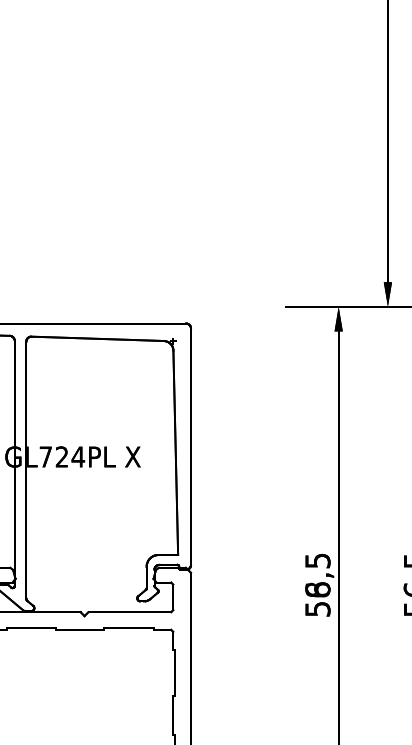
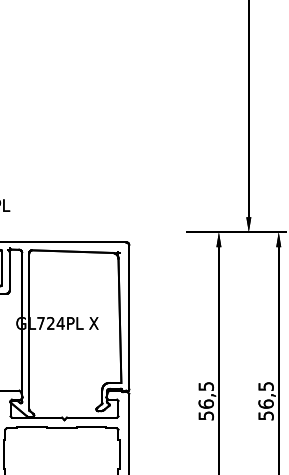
text: (316, 588) -> (205, 403), 58,5 -> 56,5

